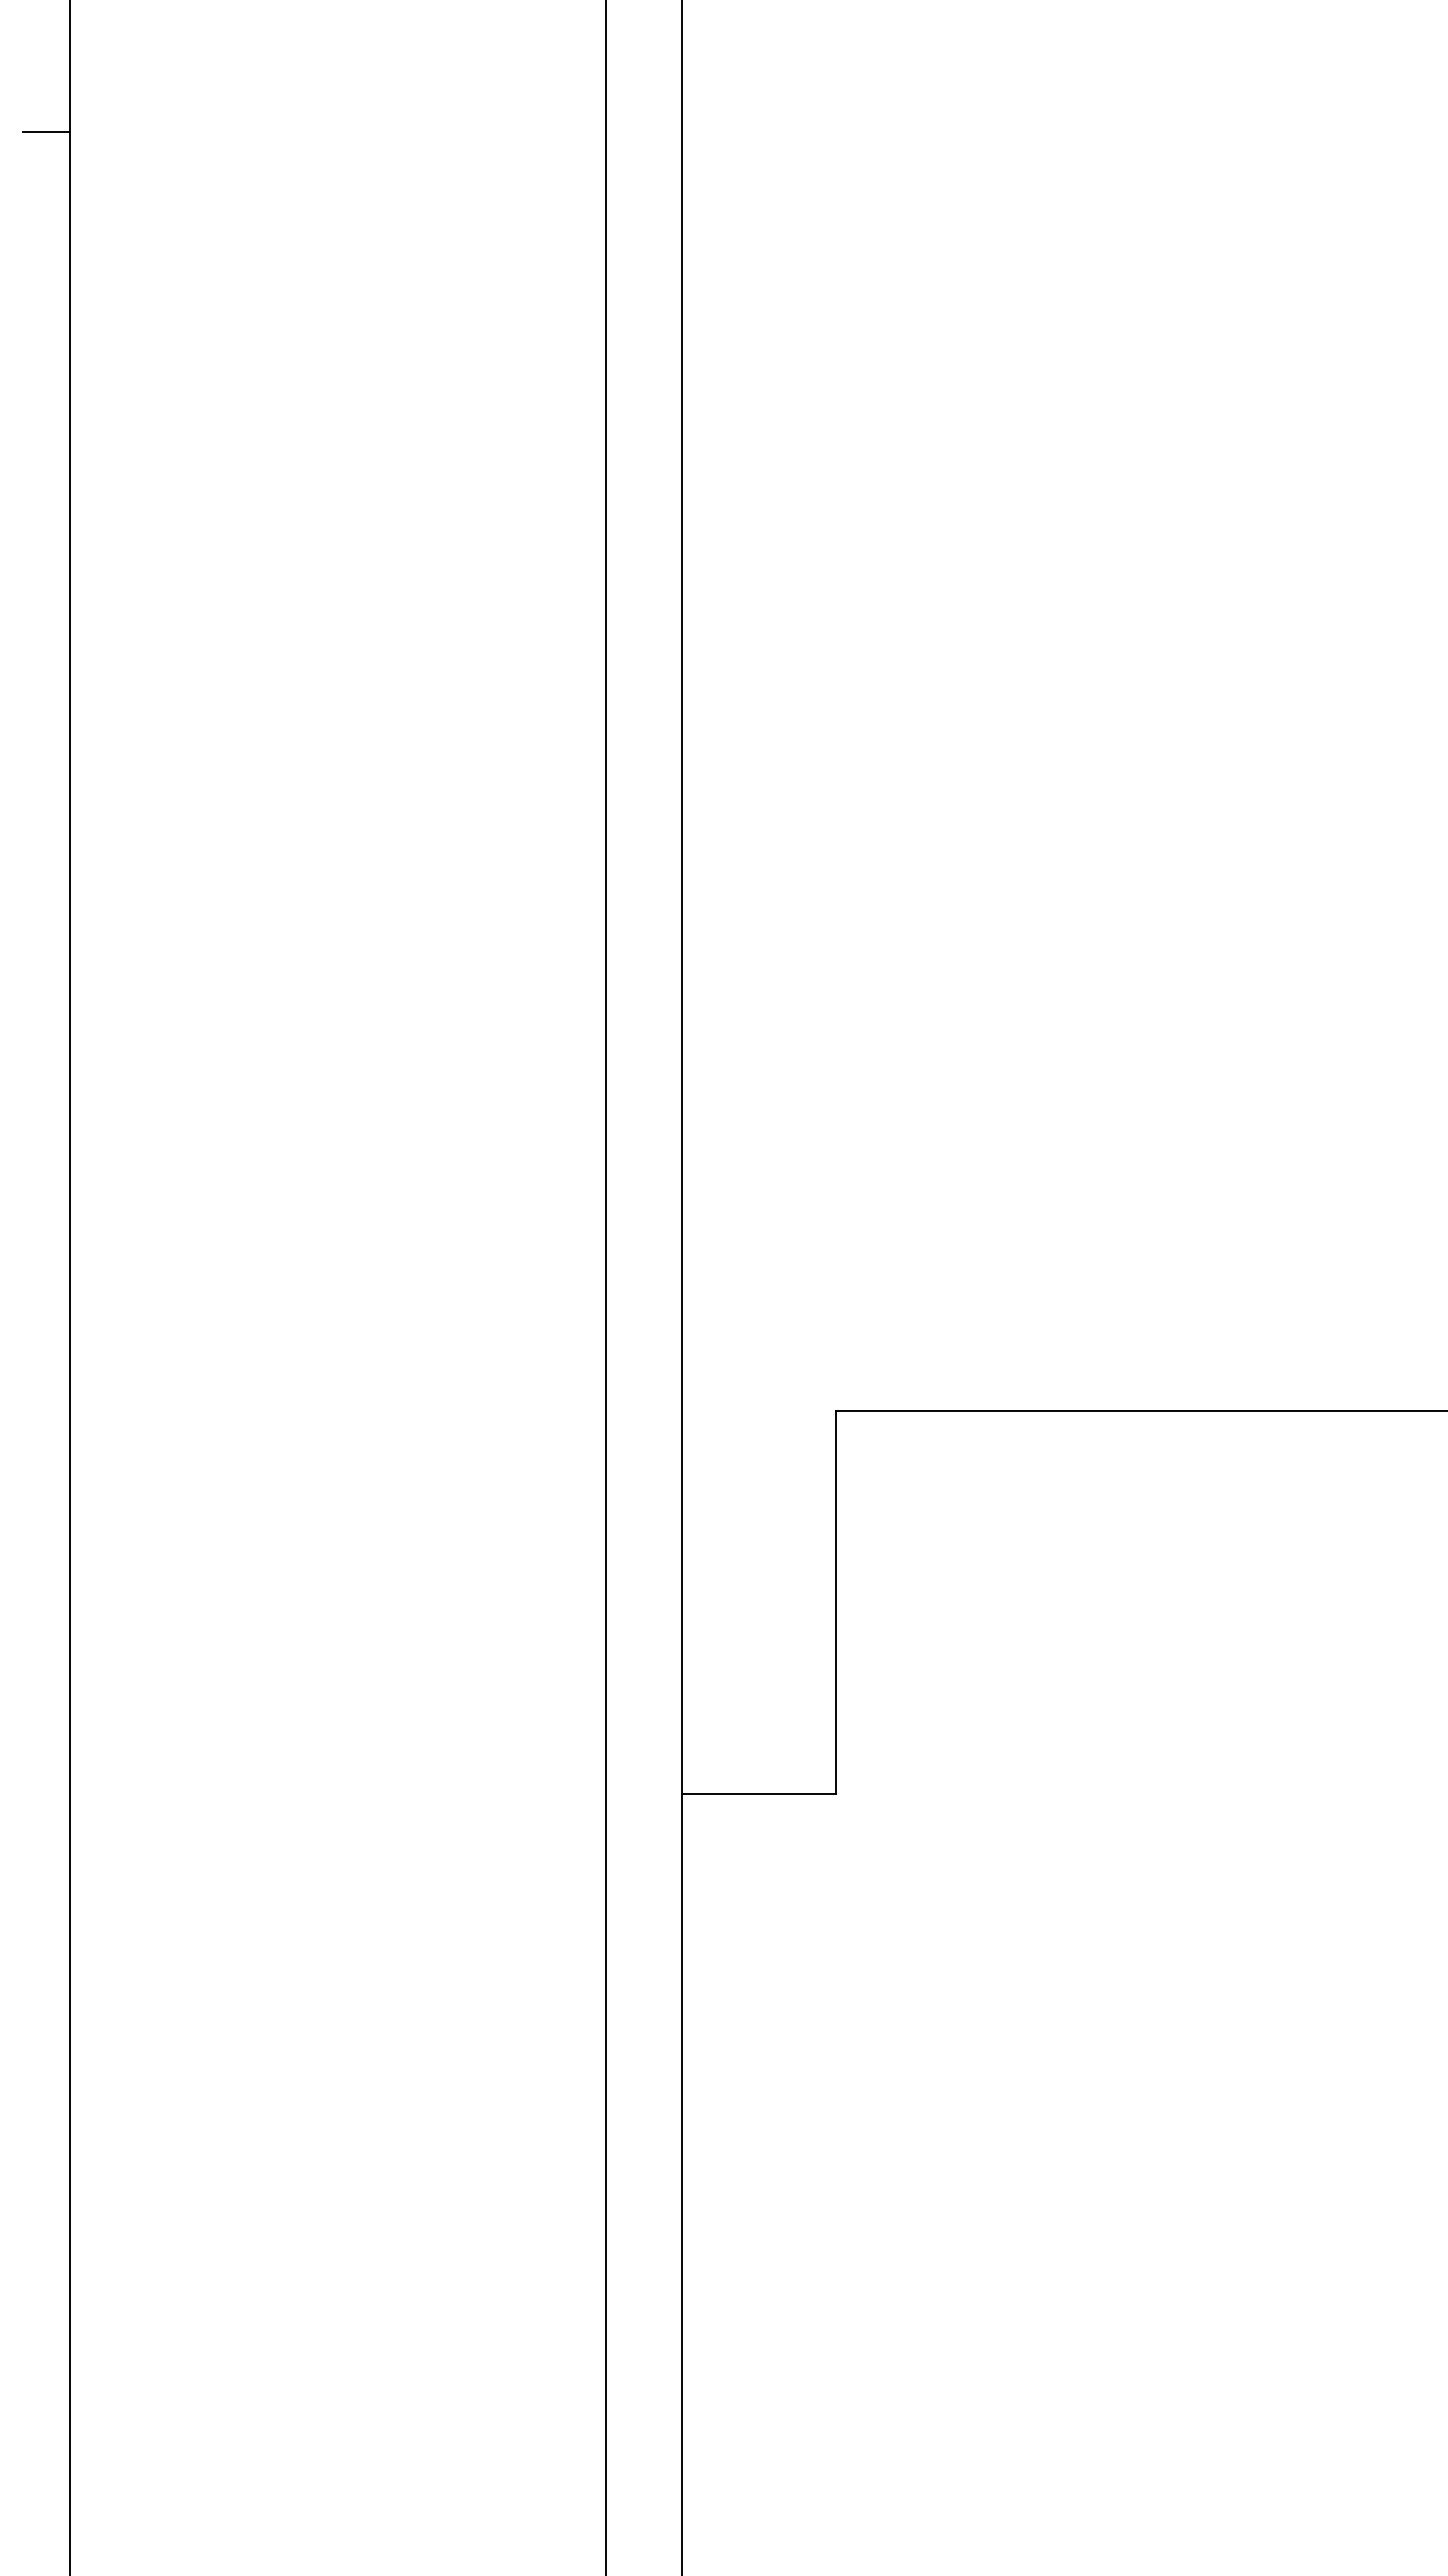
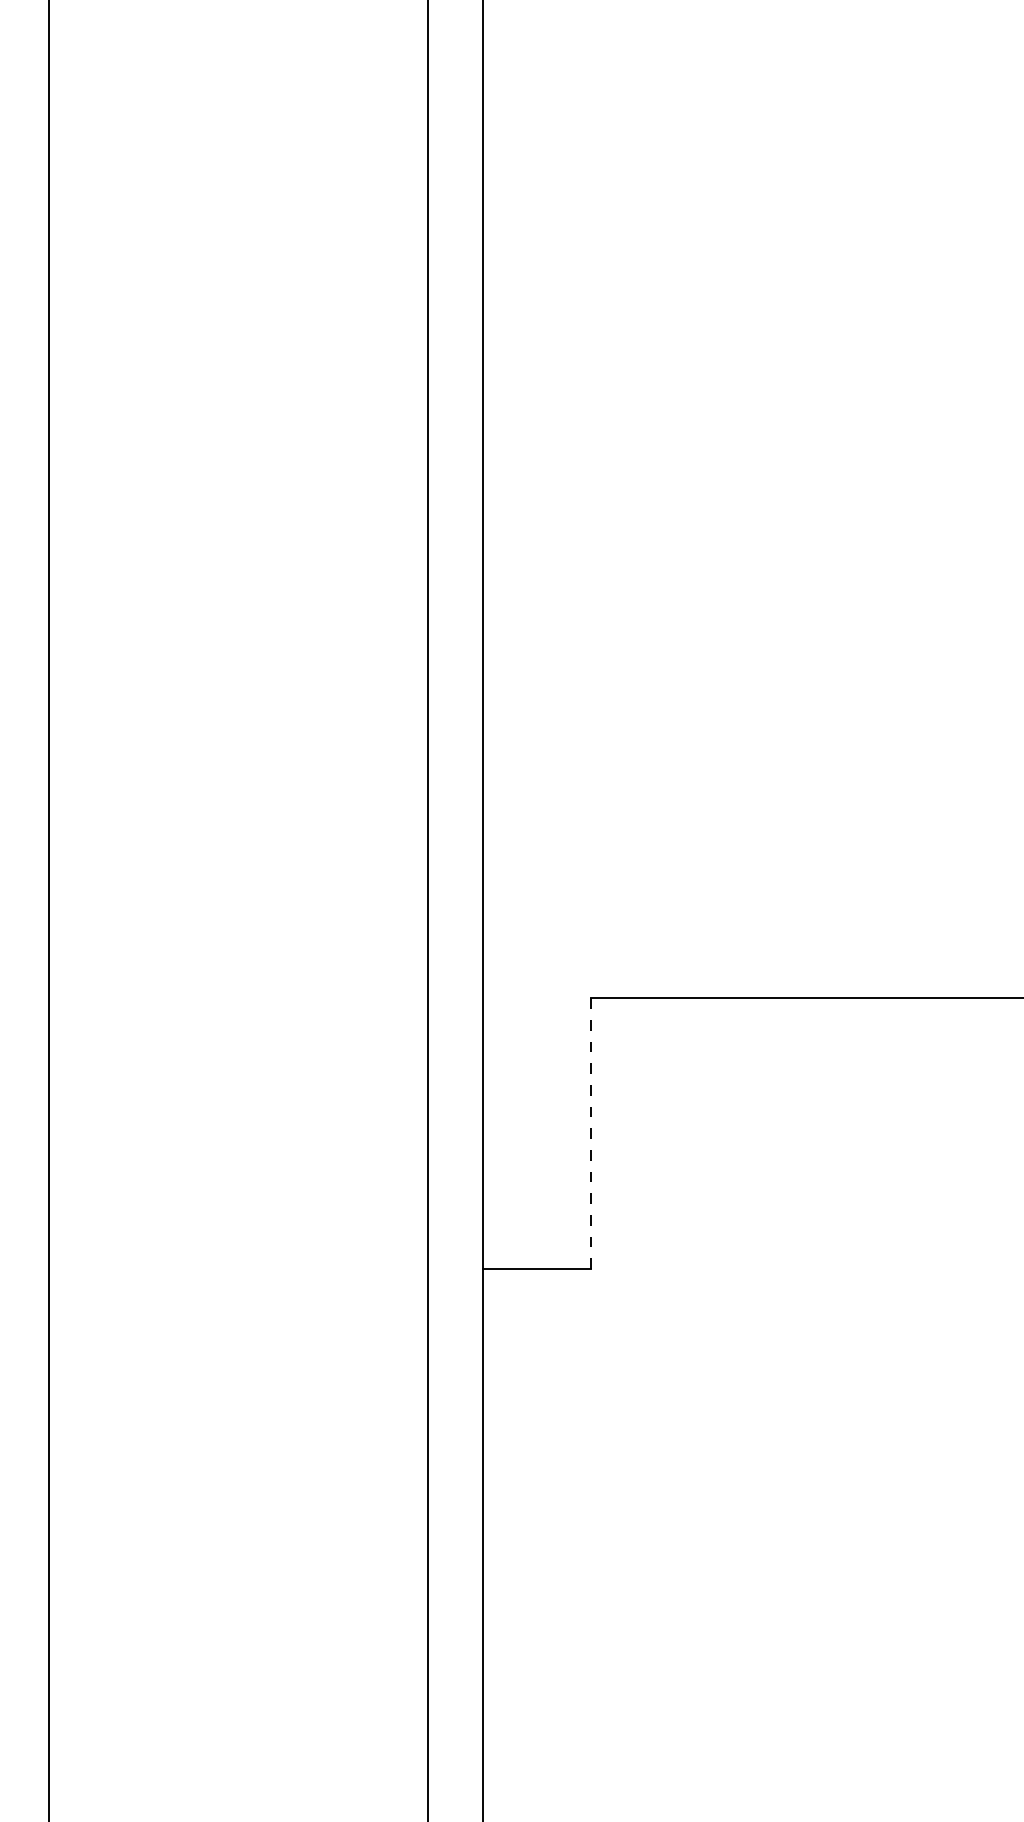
line: (45, 132) -> (32, 93), removed
line: (835, 1602) -> (590, 1133), solid -> dashed

